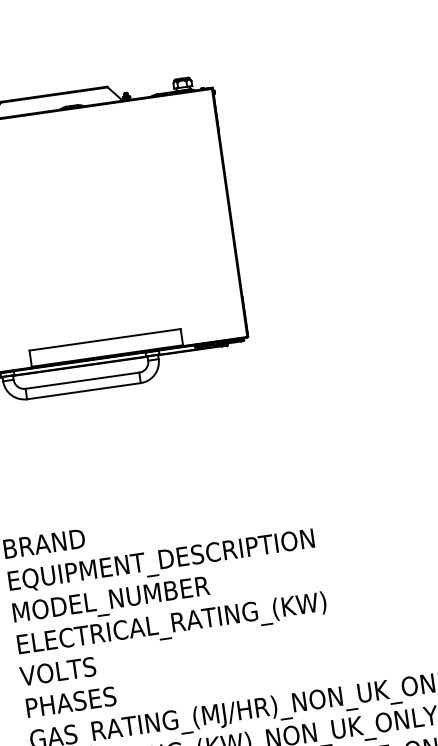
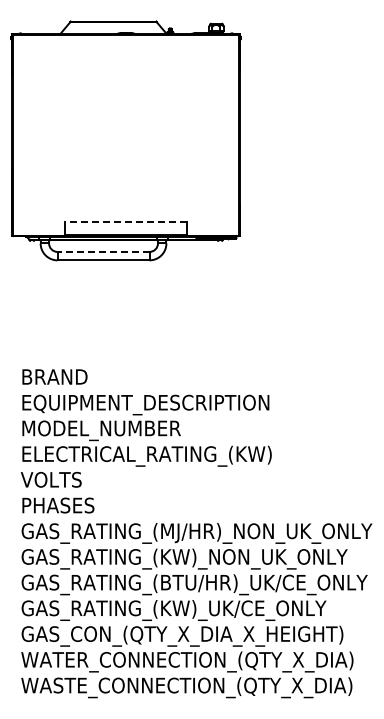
line: (104, 340) -> (125, 222), solid -> dashed
line: (82, 380) -> (103, 251), solid -> dashed

